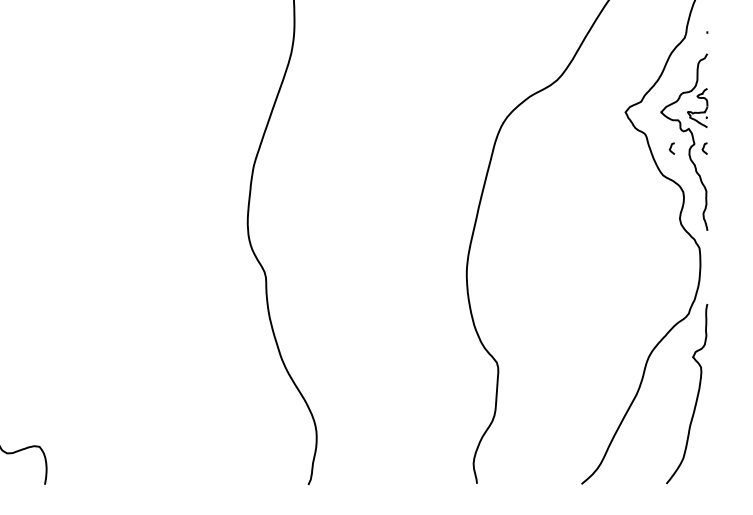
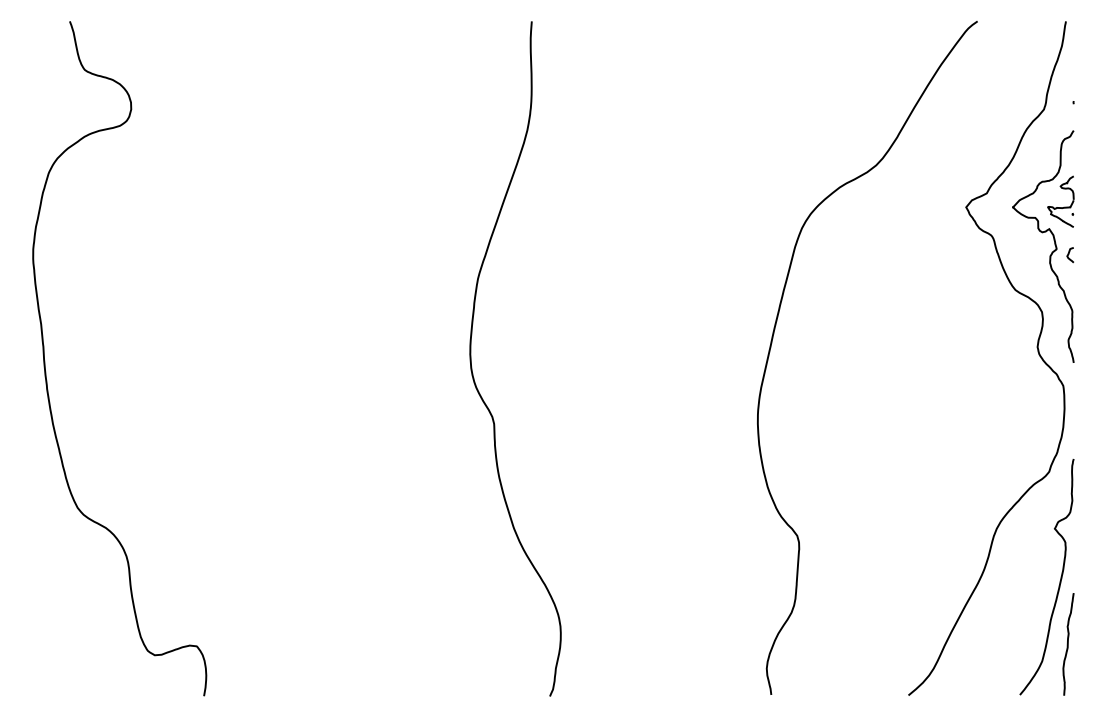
curve: (671, 148) -> (1026, 254), removed
curve: (703, 445) -> (1068, 644), added

